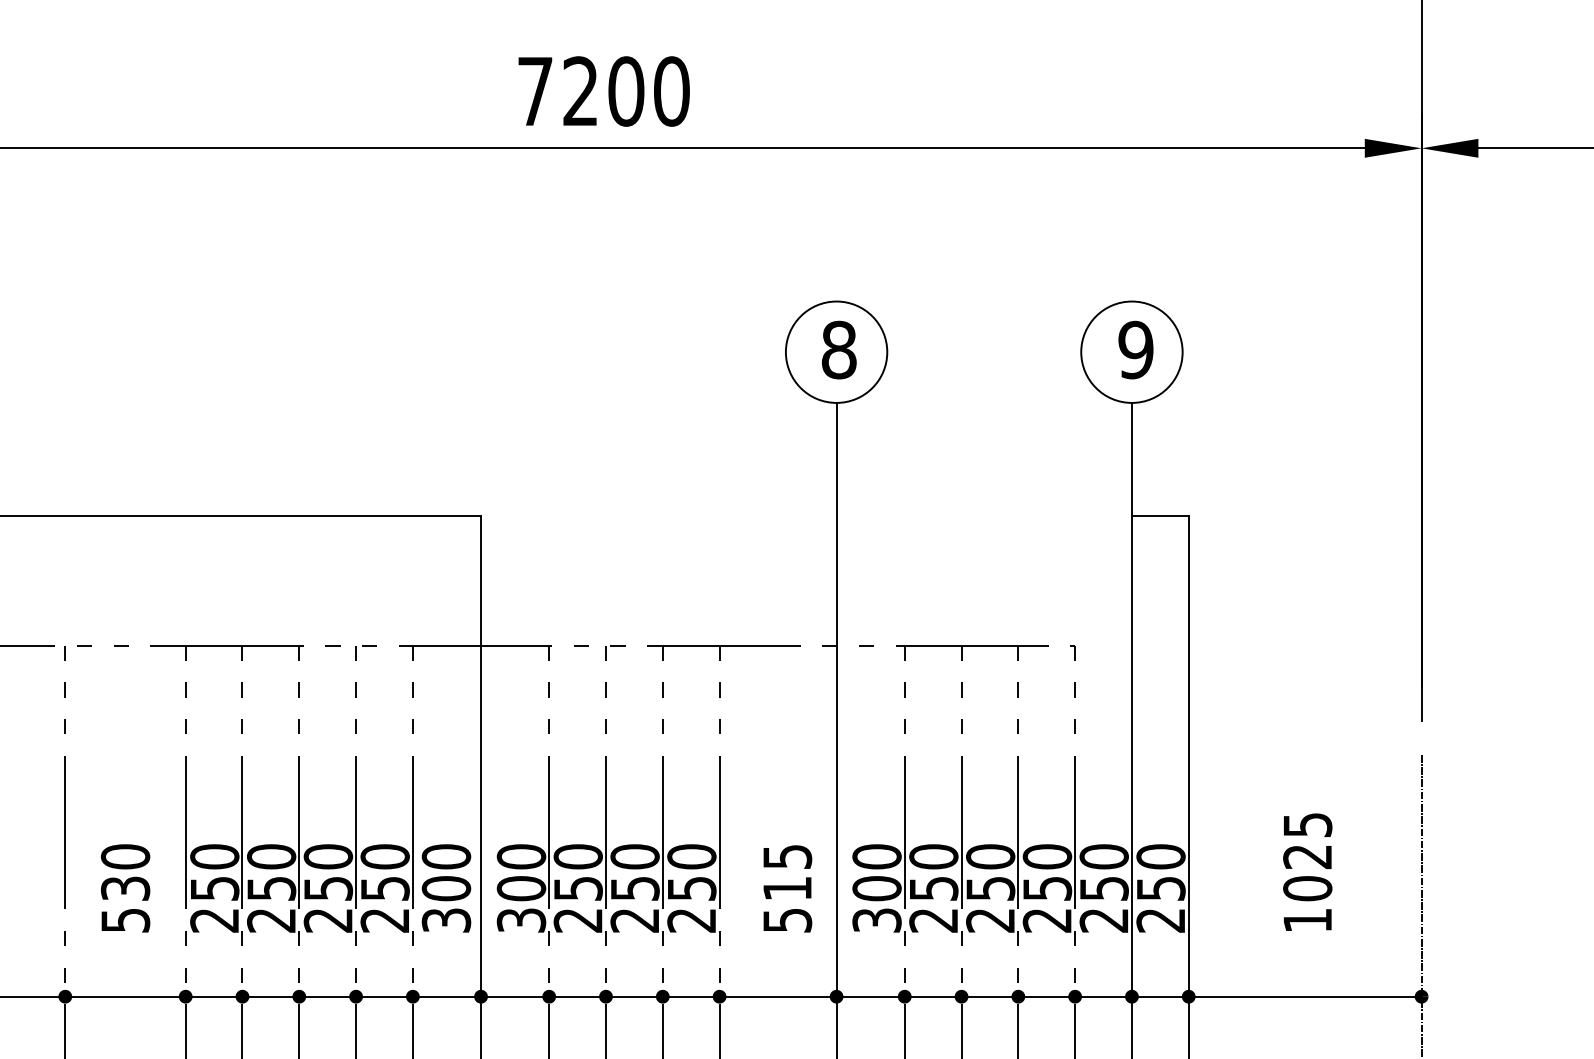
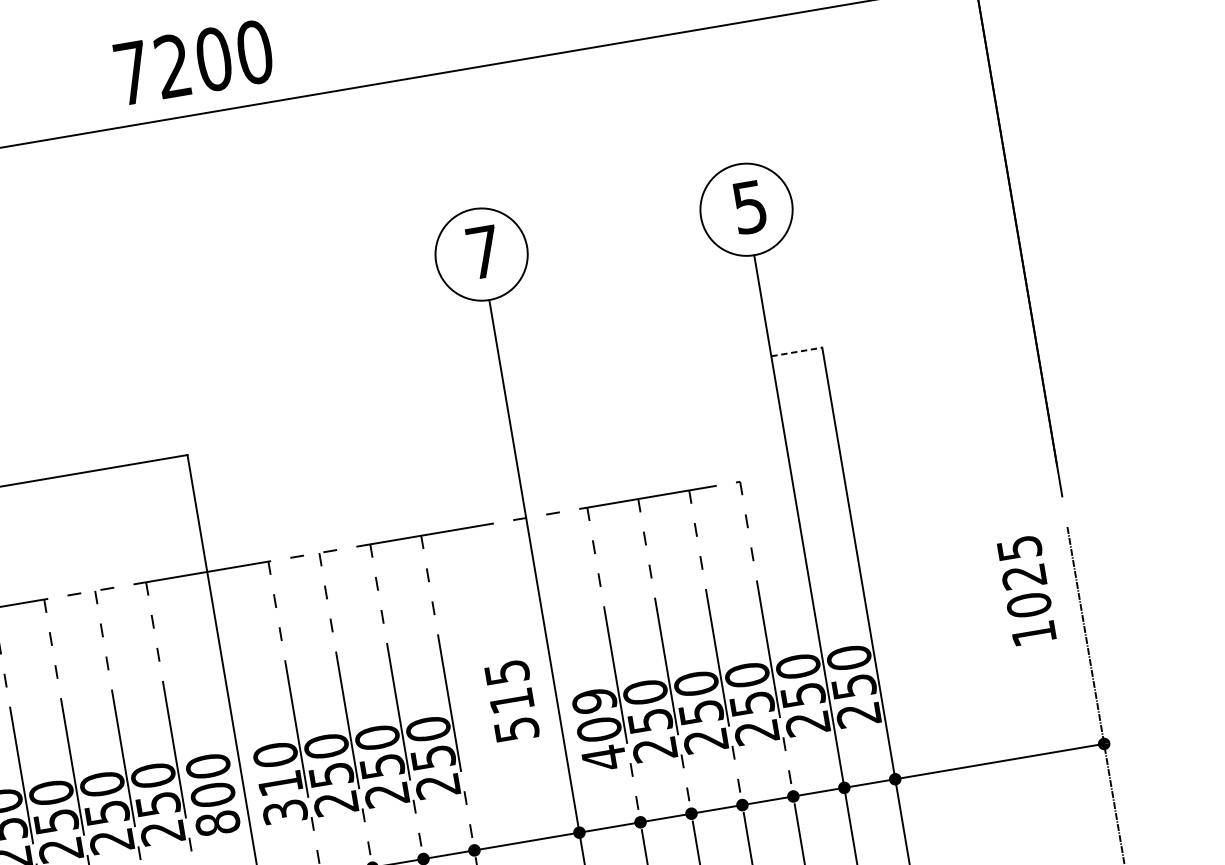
text: (603, 91) -> (193, 62), moved
text: (838, 349) -> (482, 251), 8 -> 7
text: (1135, 349) -> (749, 206), 9 -> 5
line: (1160, 515) -> (796, 351), solid -> dashed
text: (1307, 871) -> (1026, 589), moved
text: (521, 888) -> (280, 783), 300 -> 310
text: (787, 888) -> (511, 700), moved
text: (876, 888) -> (598, 729), 300 -> 409
text: (446, 920) -> (217, 823), 300 -> 800

